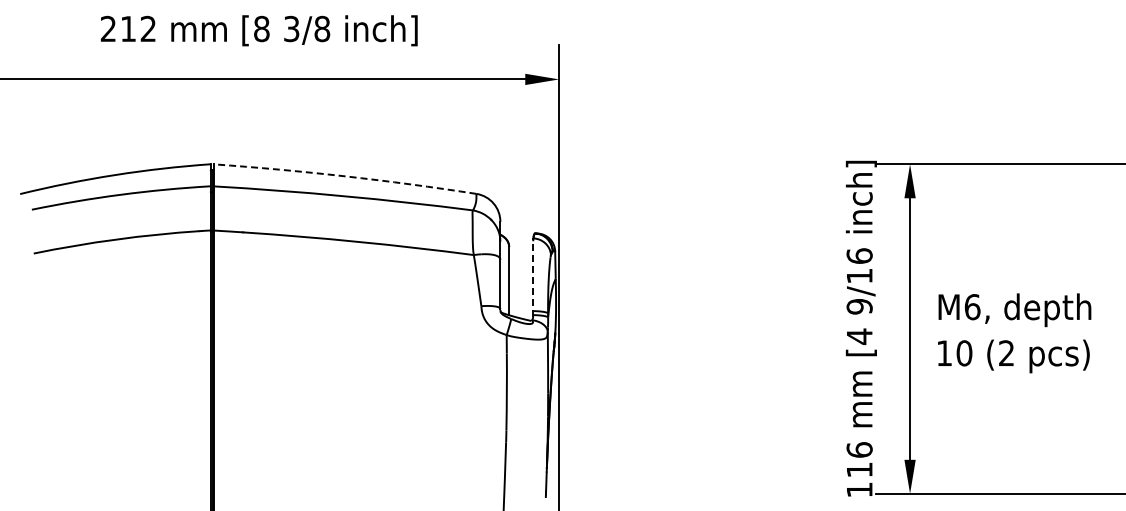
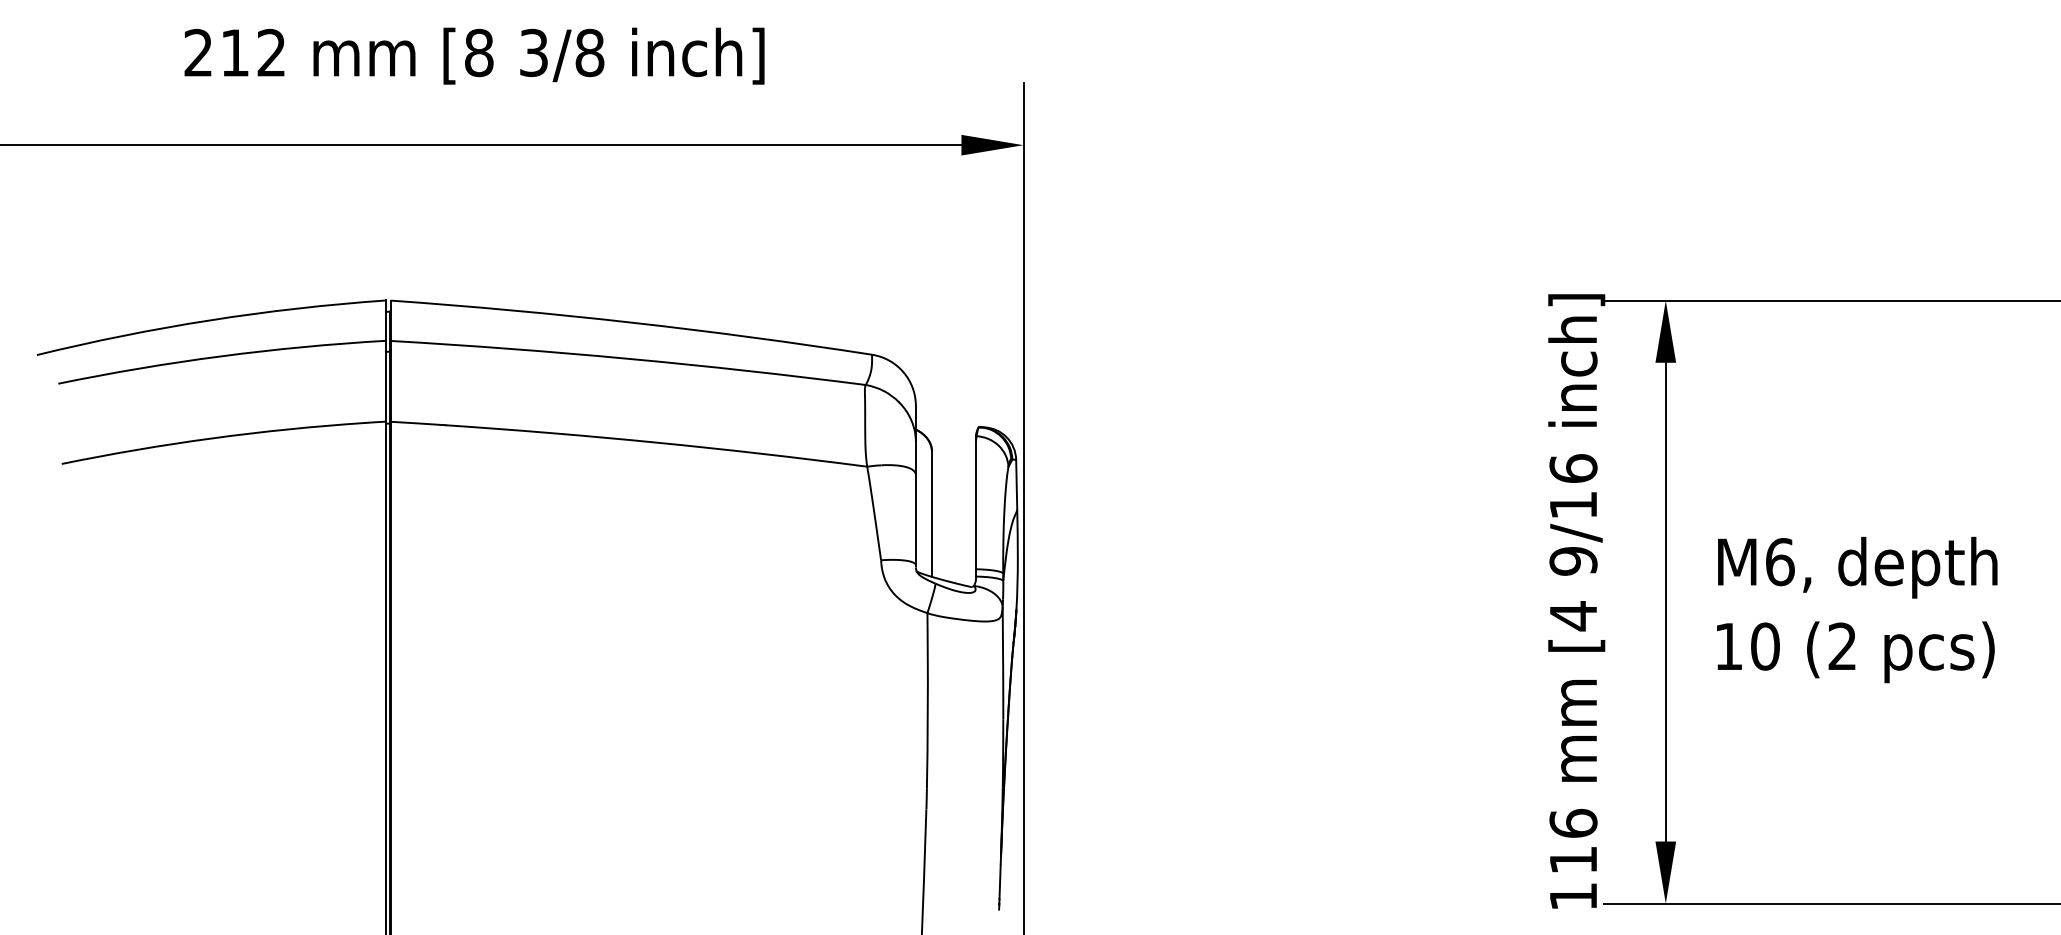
arc: (345, 176) -> (632, 322), dashed -> solid
line: (533, 276) -> (976, 505), dashed -> solid

